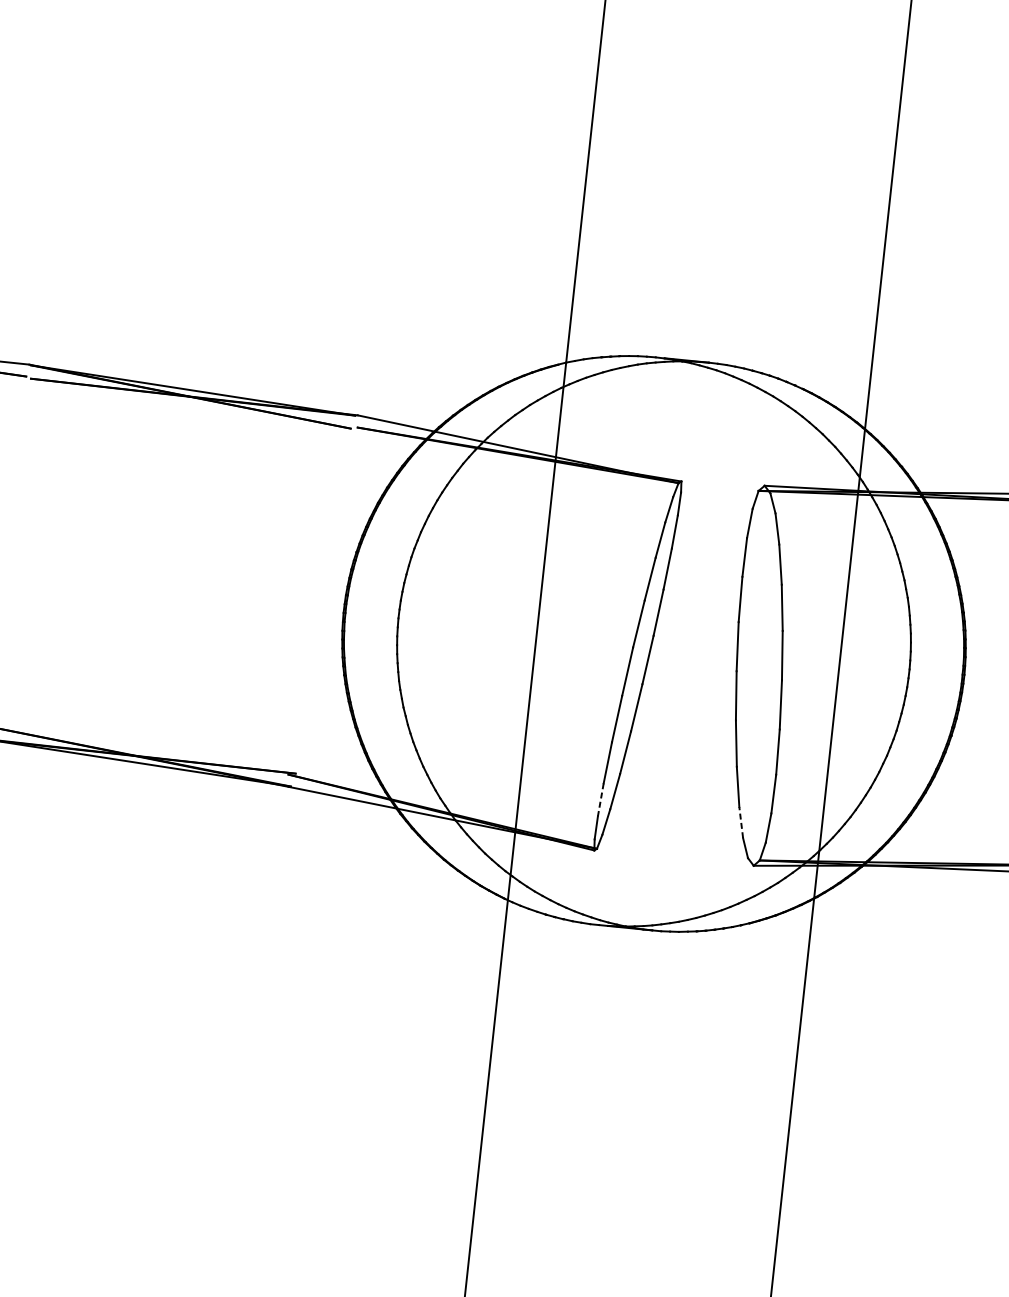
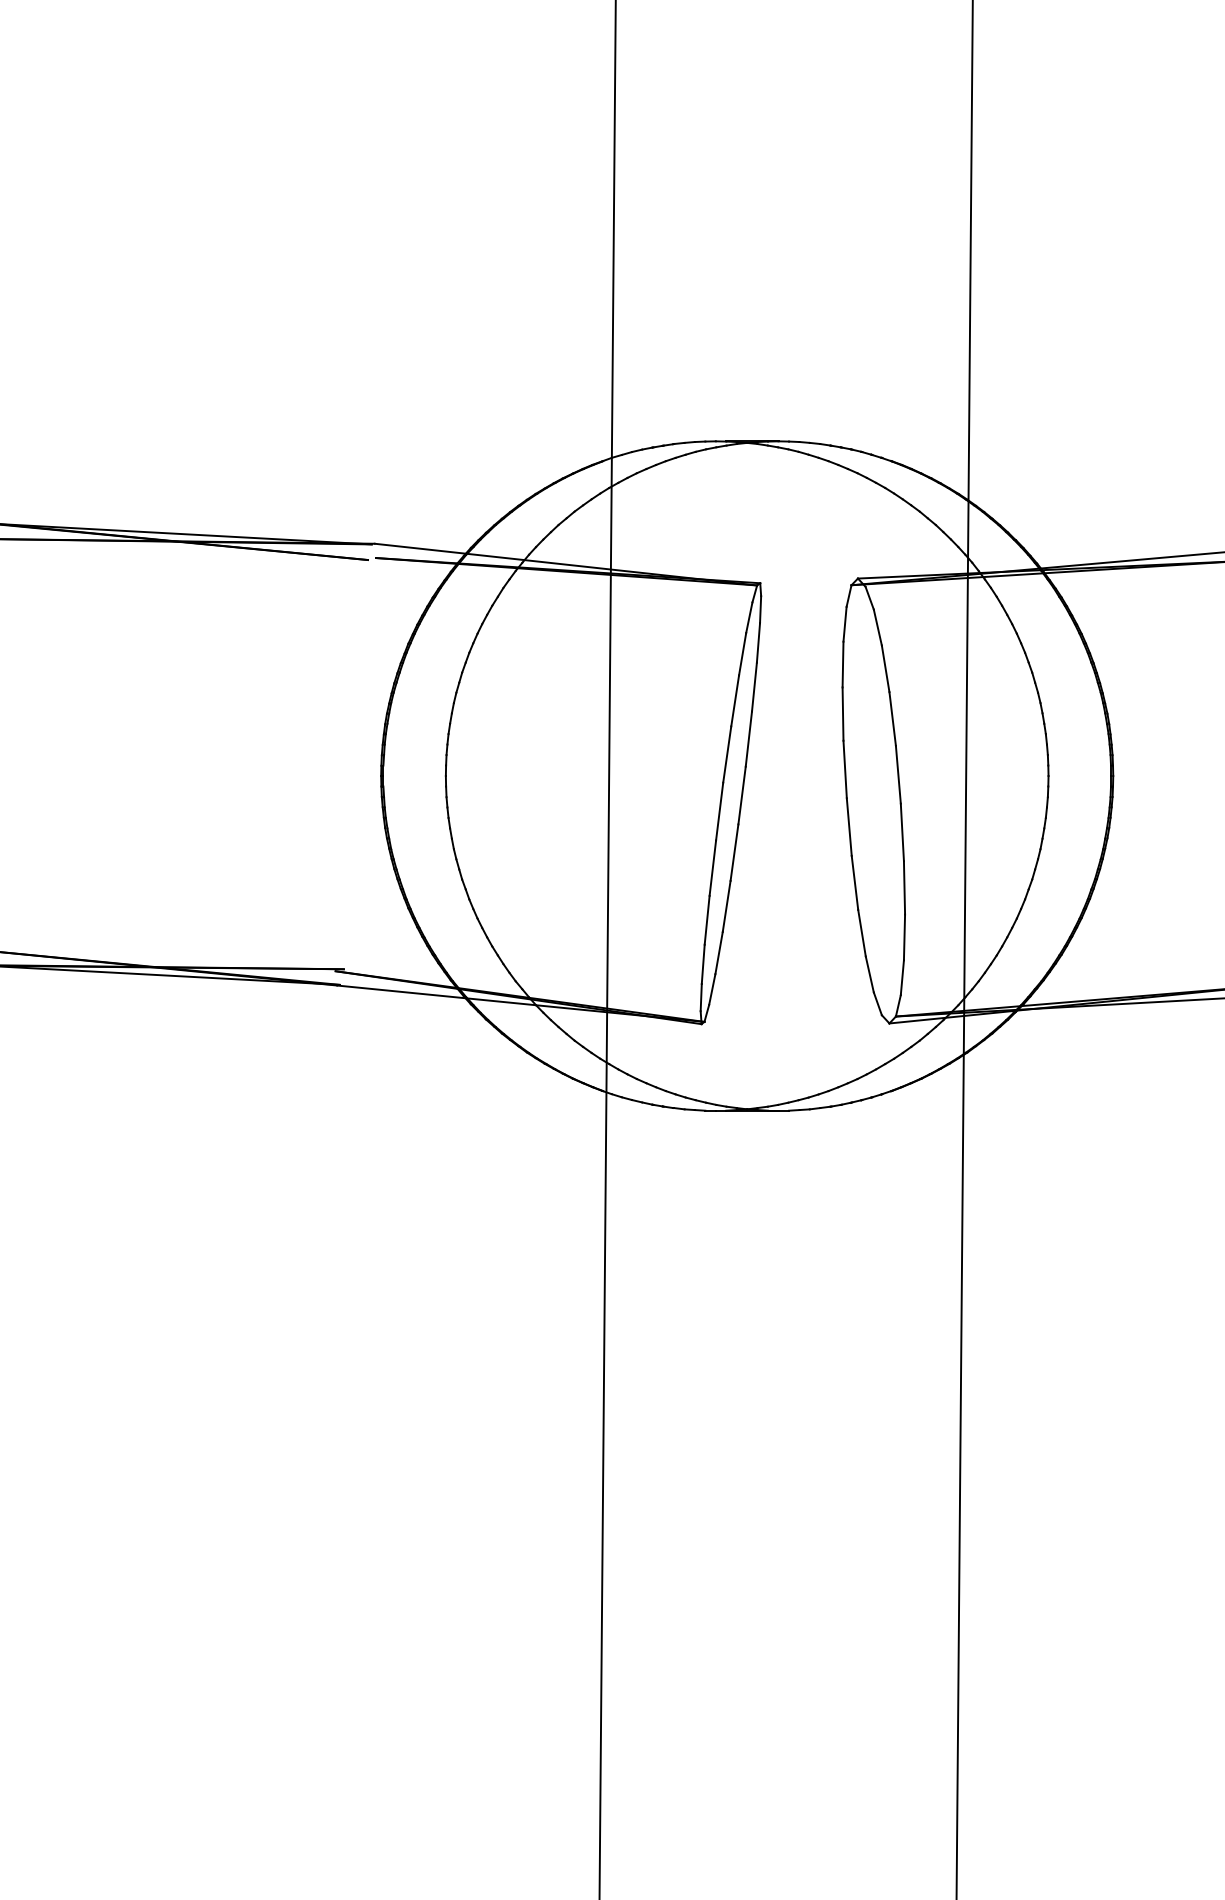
line: (601, 800) -> (703, 964), dashed -> solid
line: (740, 822) -> (869, 974), dashed -> solid

